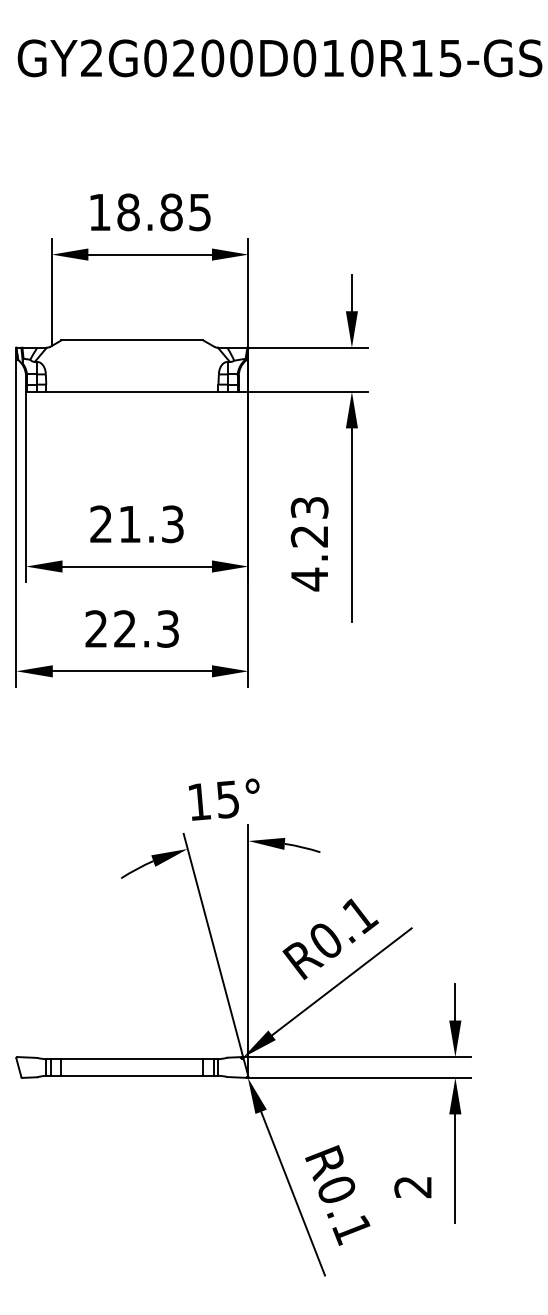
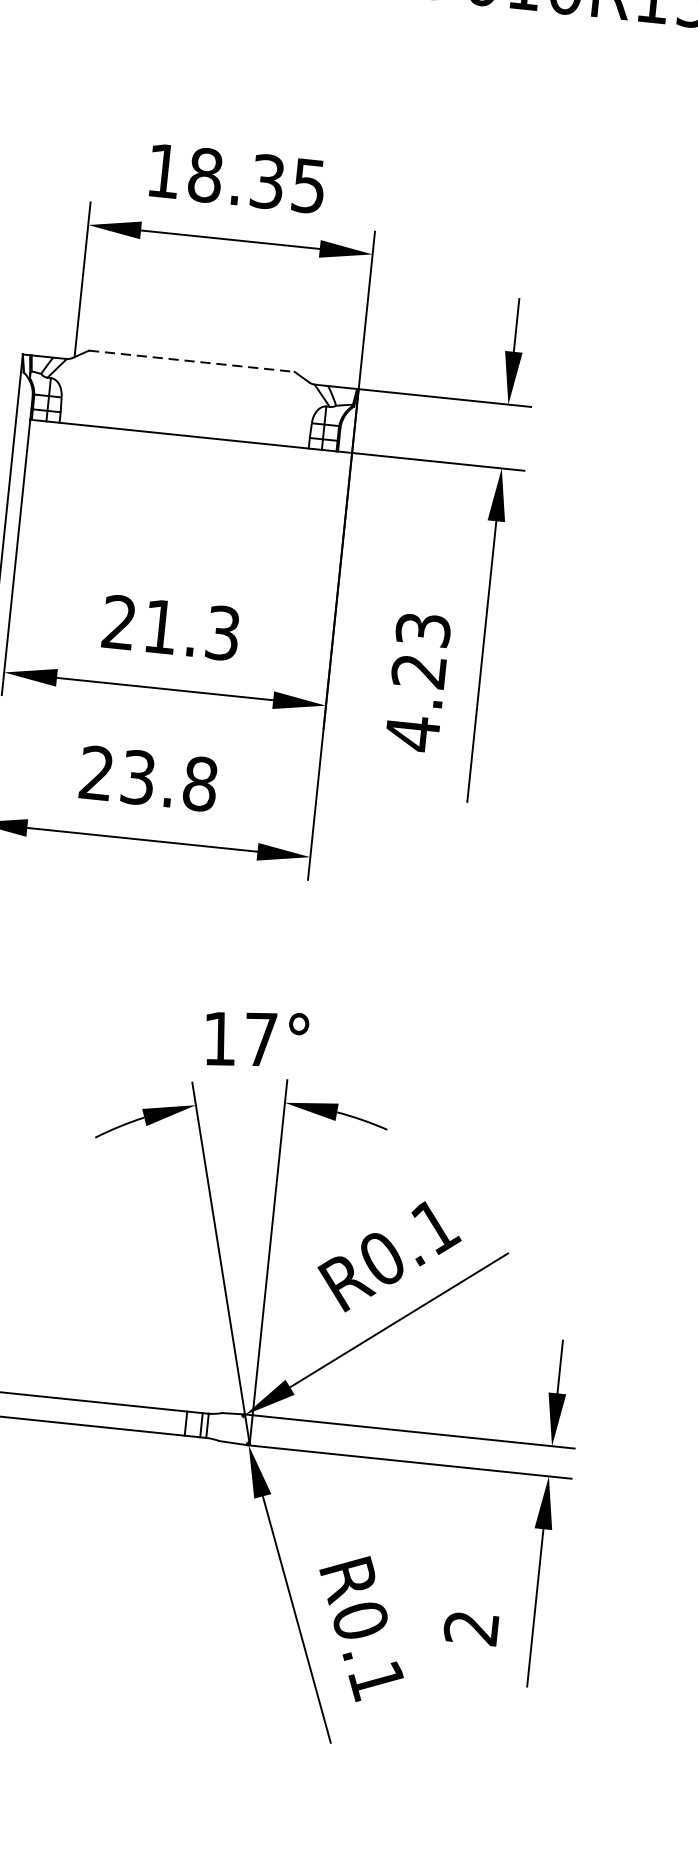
text: (171, 212) -> (267, 181), 18.85 -> 18.35
line: (132, 340) -> (192, 361), solid -> dashed
text: (146, 628) -> (169, 780), 22.3 -> 23.8
text: (227, 799) -> (260, 1039), 15° -> 17°

